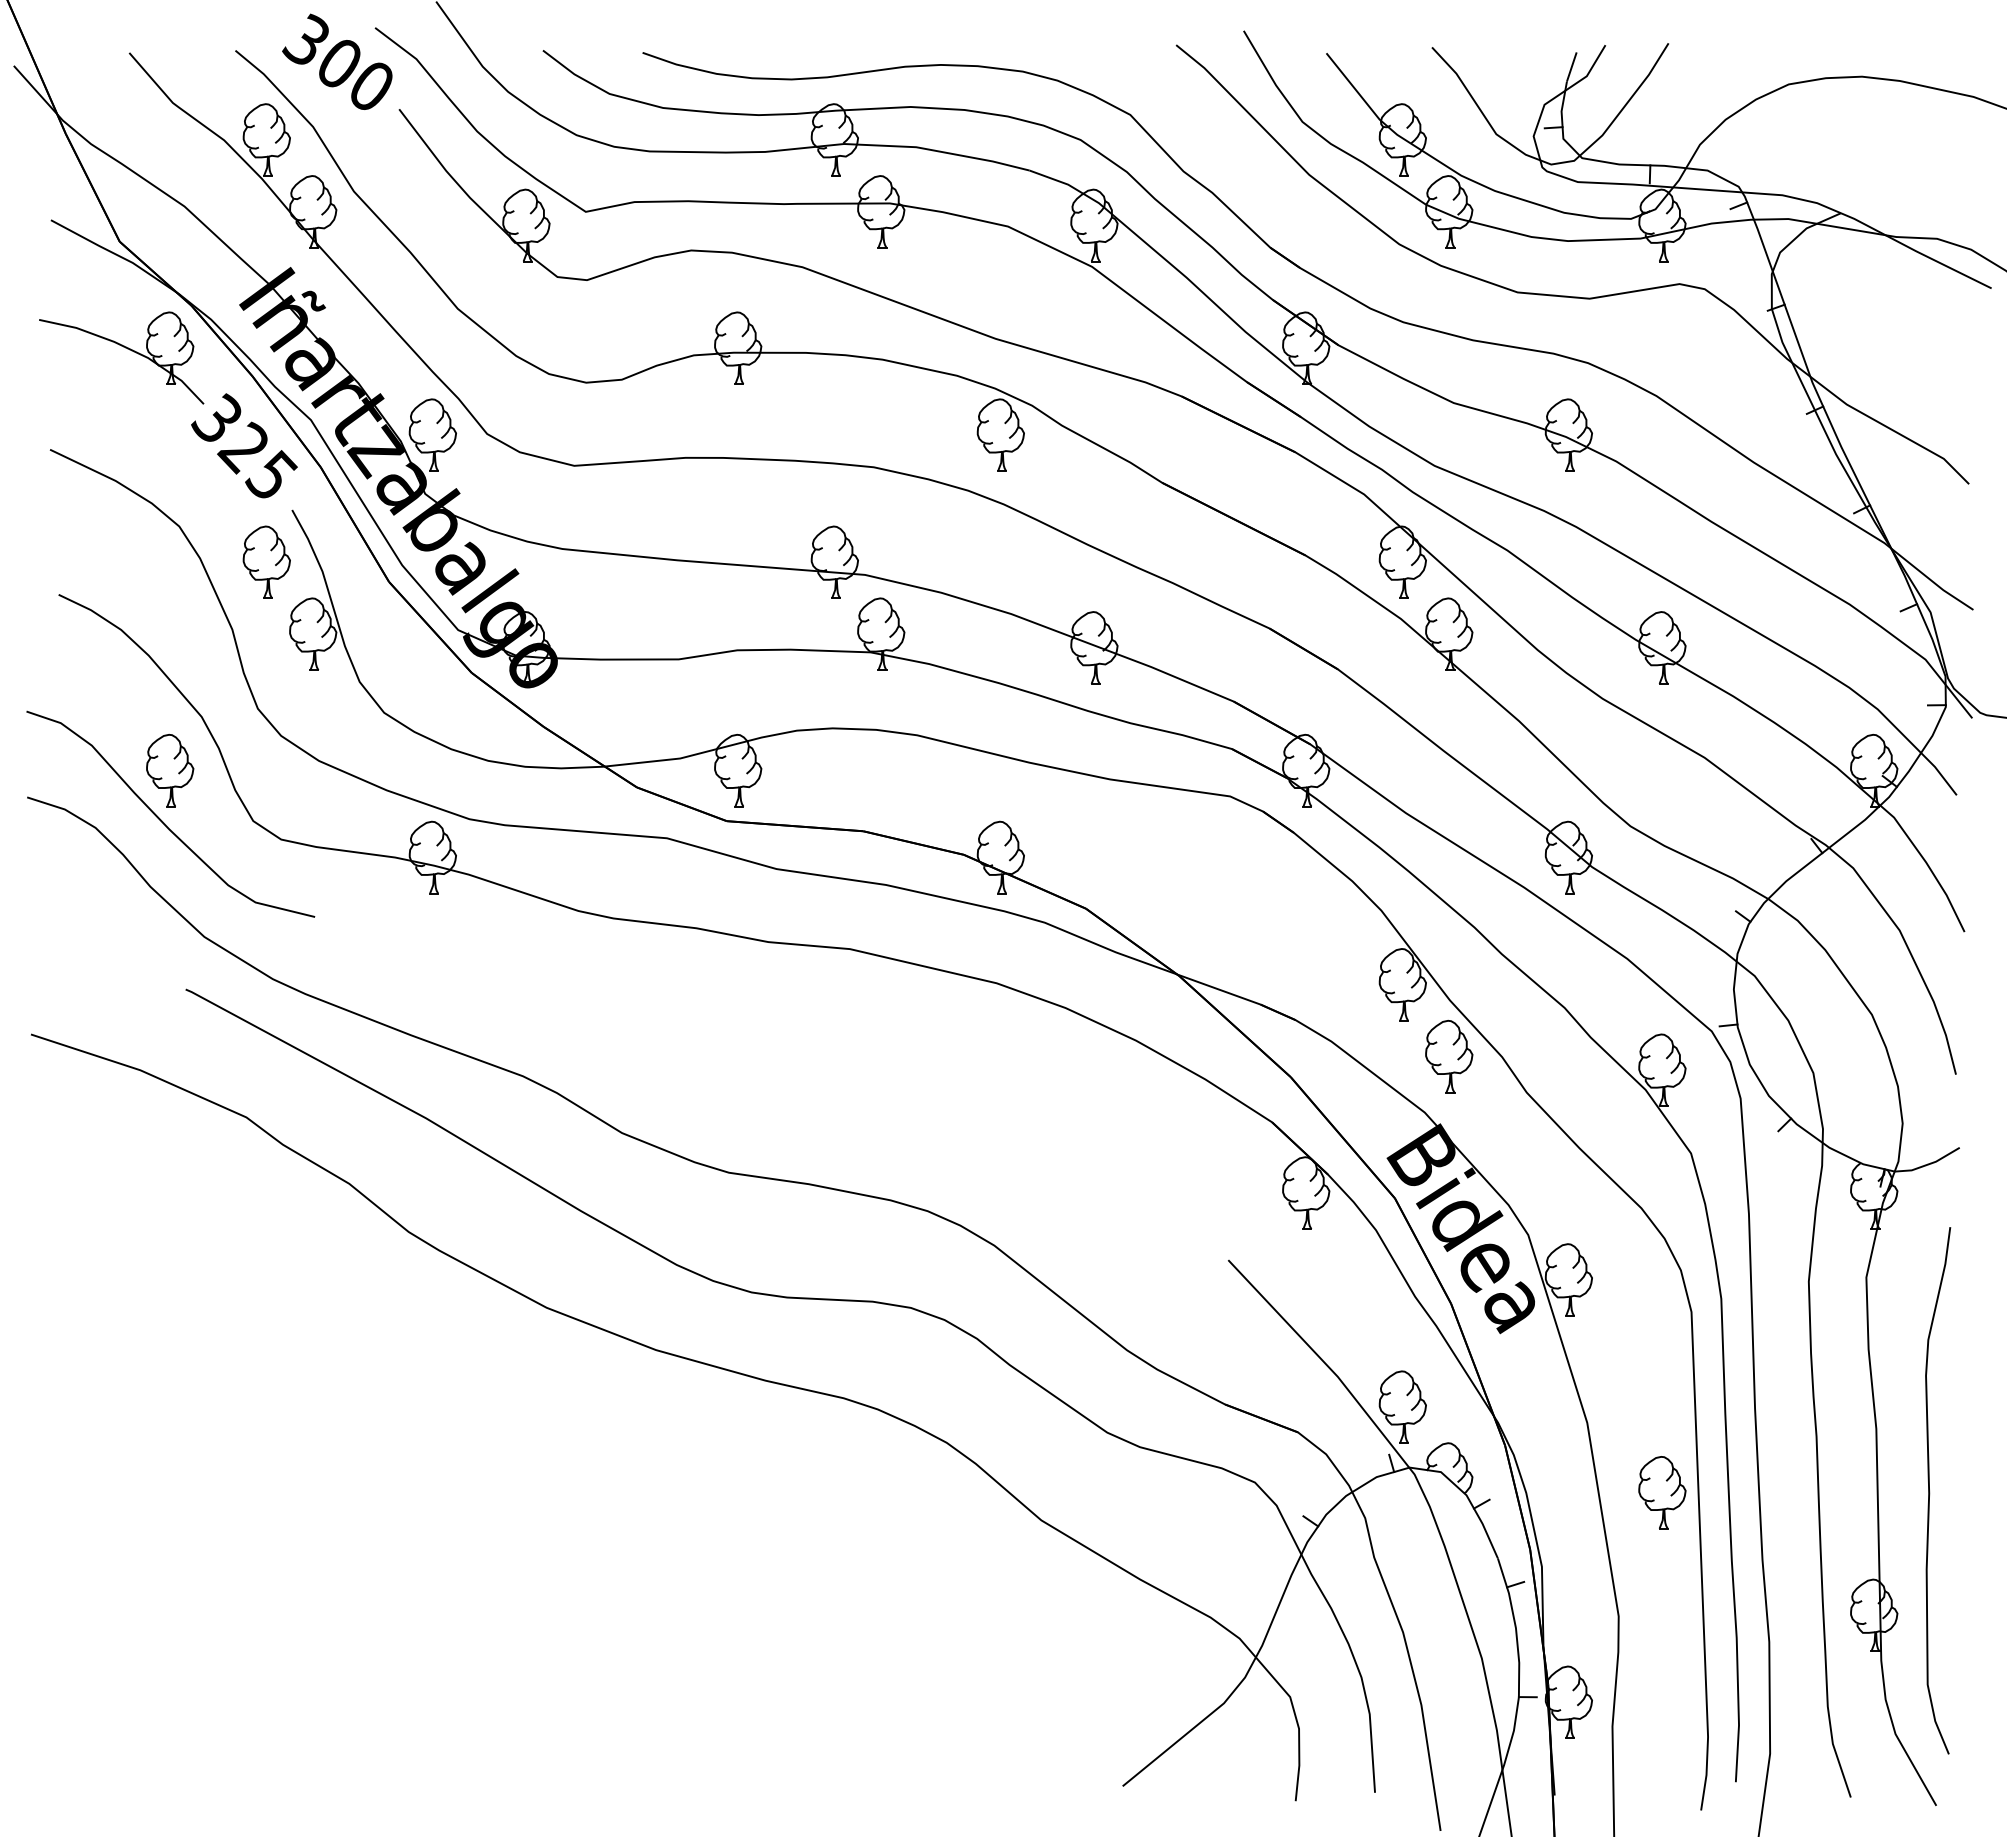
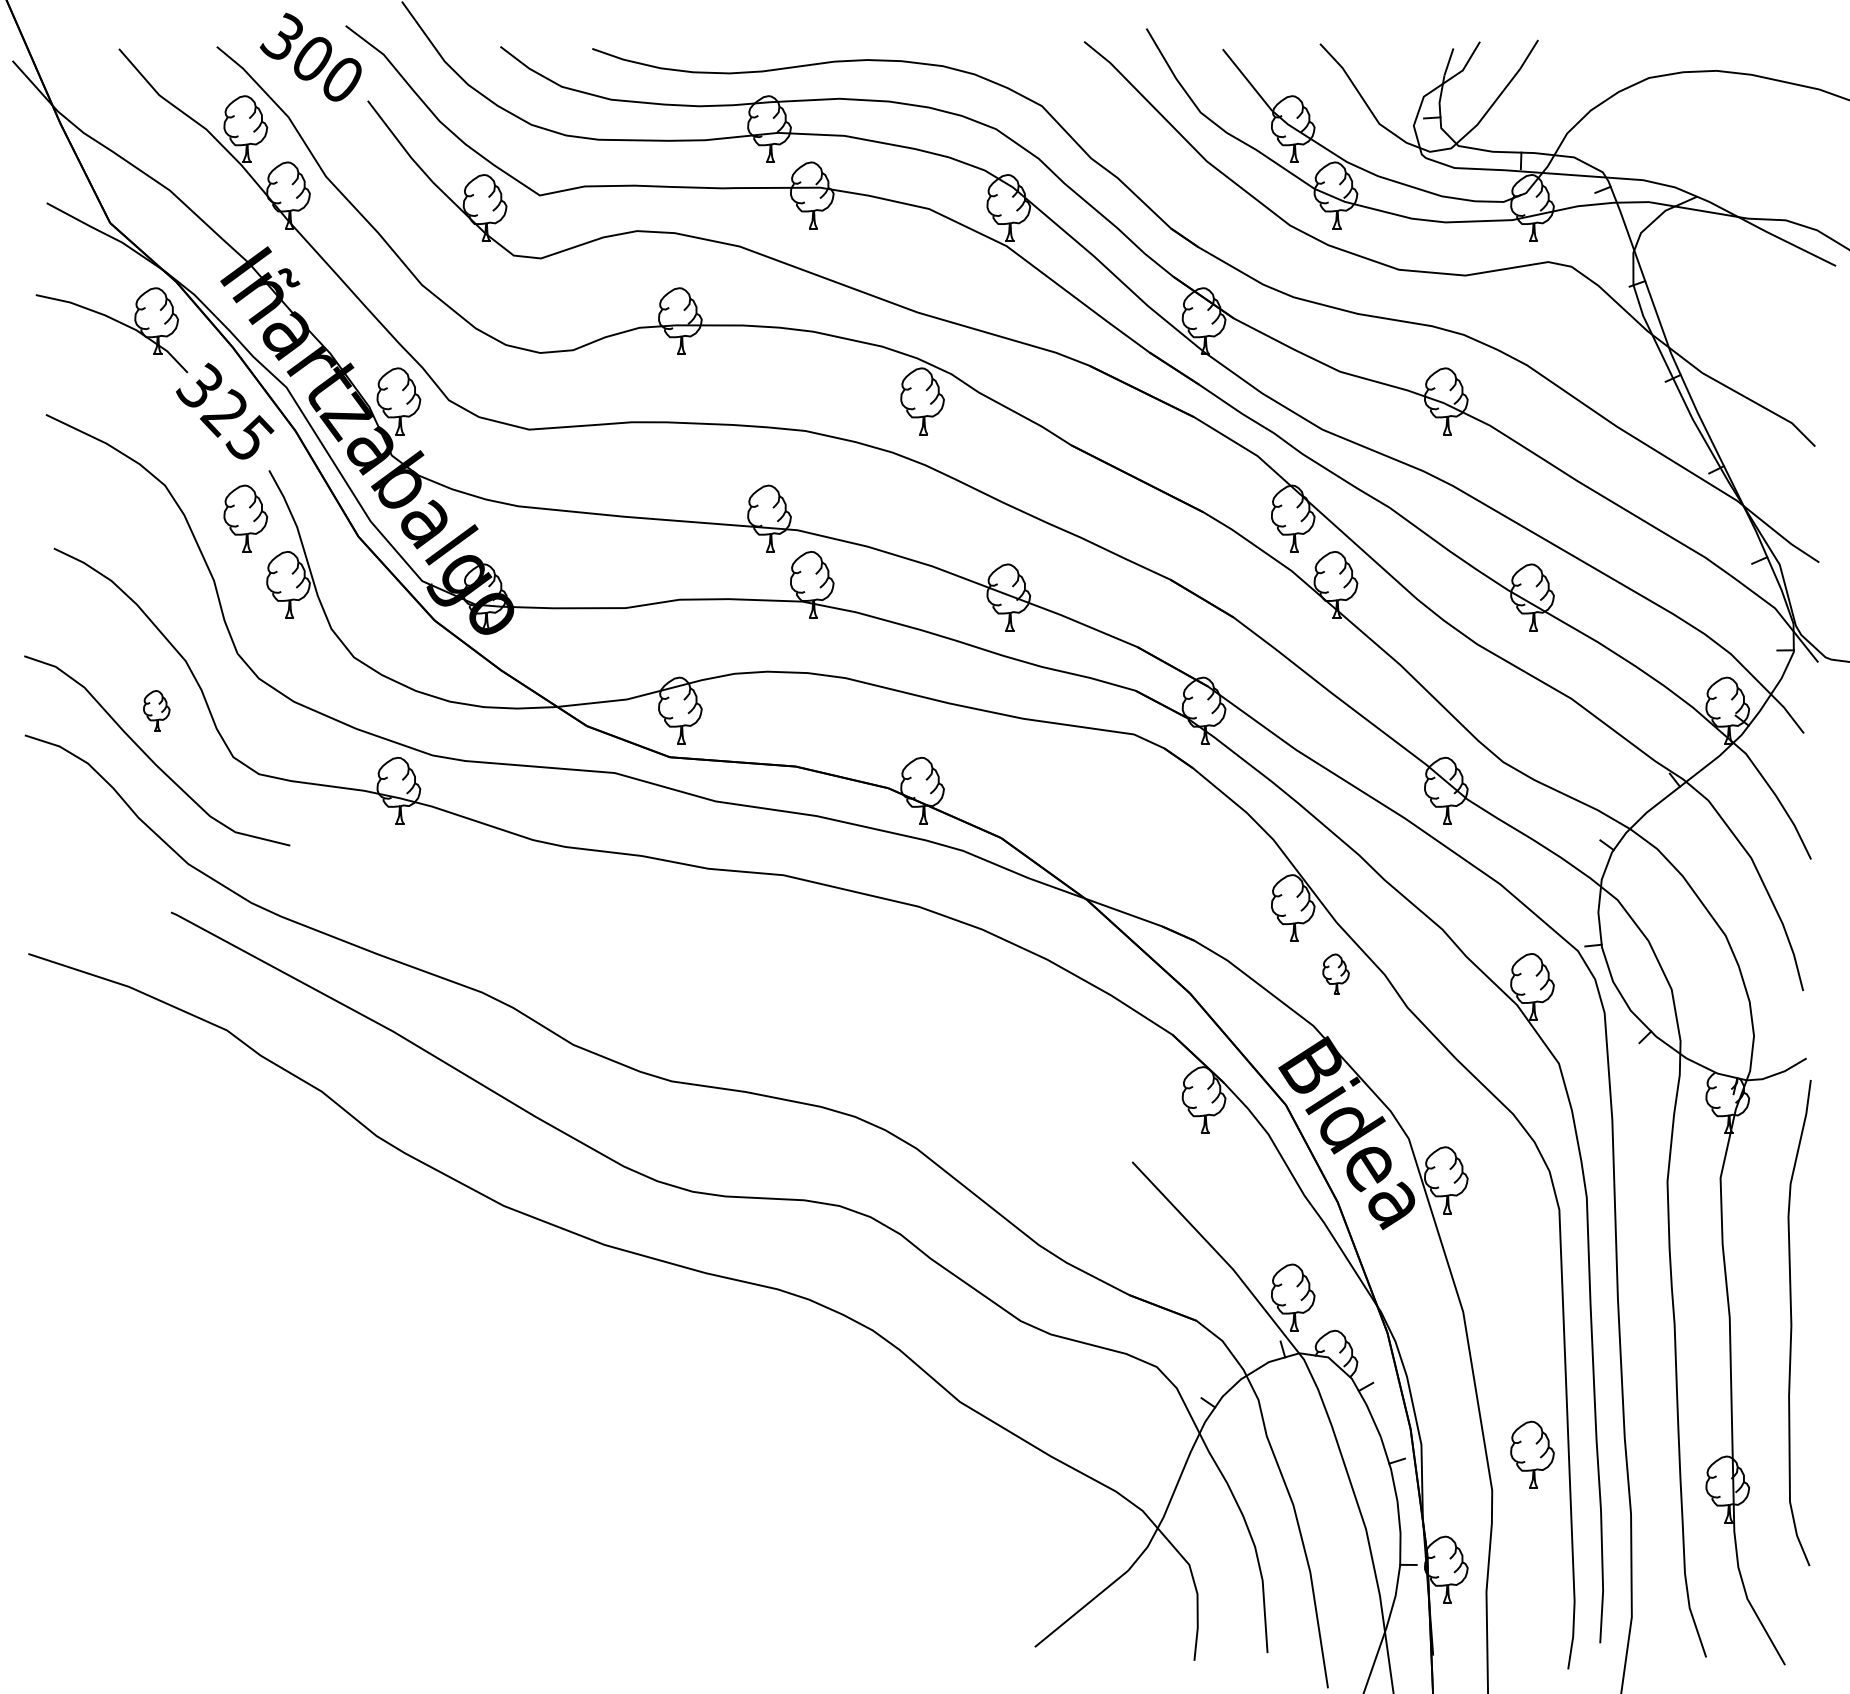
part: (170, 770) -> (156, 710), size x0.6
part: (1449, 1056) -> (1336, 974), size x0.6
part: (1662, 1492) -> (1532, 1454), moved
curve: (1930, 1492) -> (1792, 1324), moved

